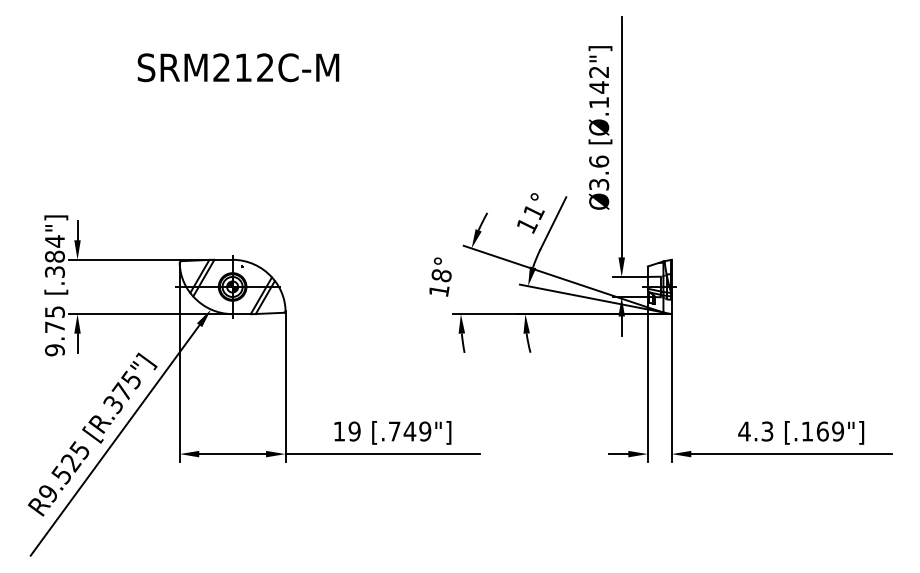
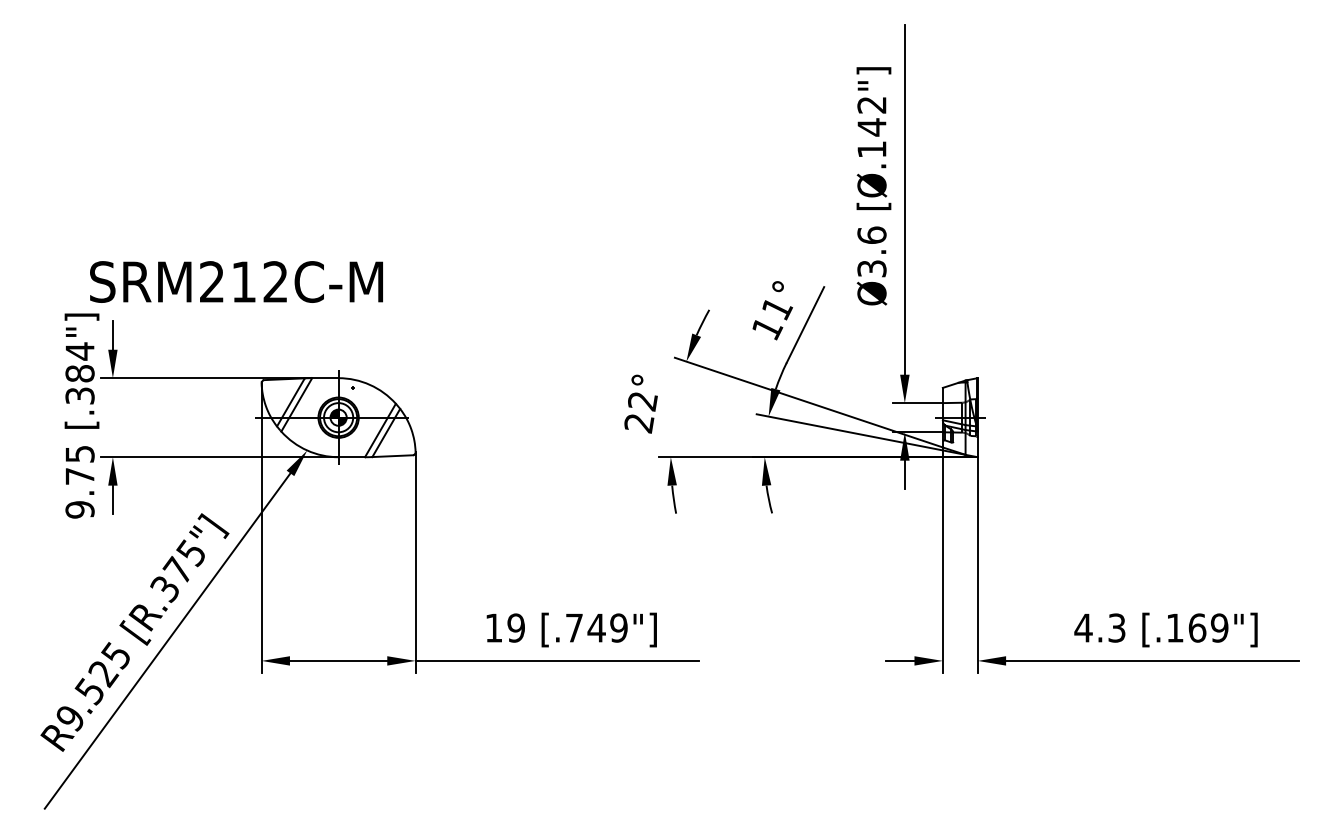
text: (238, 67) -> (236, 281), moved
text: (440, 283) -> (641, 412), 18° -> 22°

